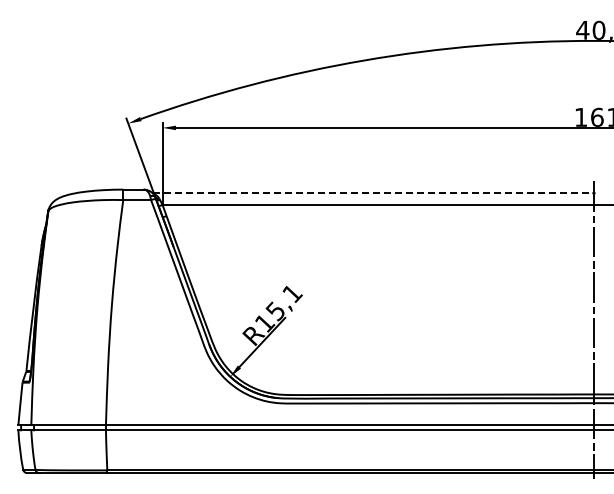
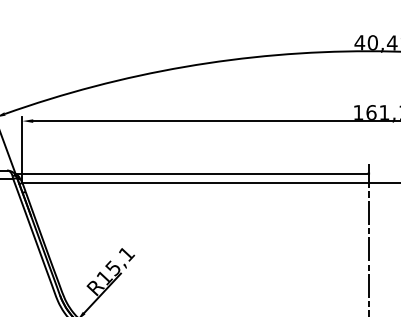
line: (372, 193) -> (190, 173), dashed -> solid

